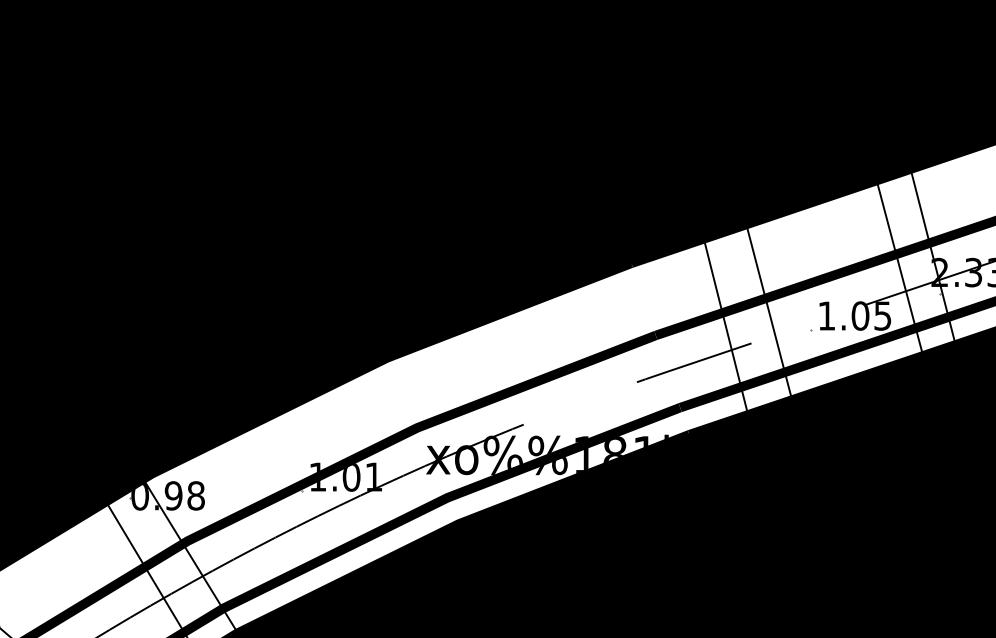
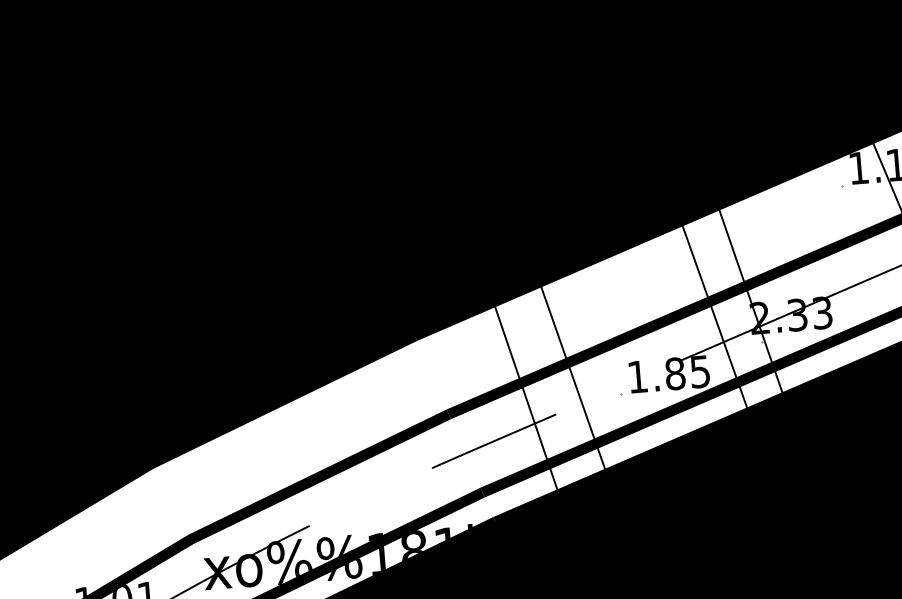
text: (860, 315) -> (675, 373), 1.05 -> 1.85

